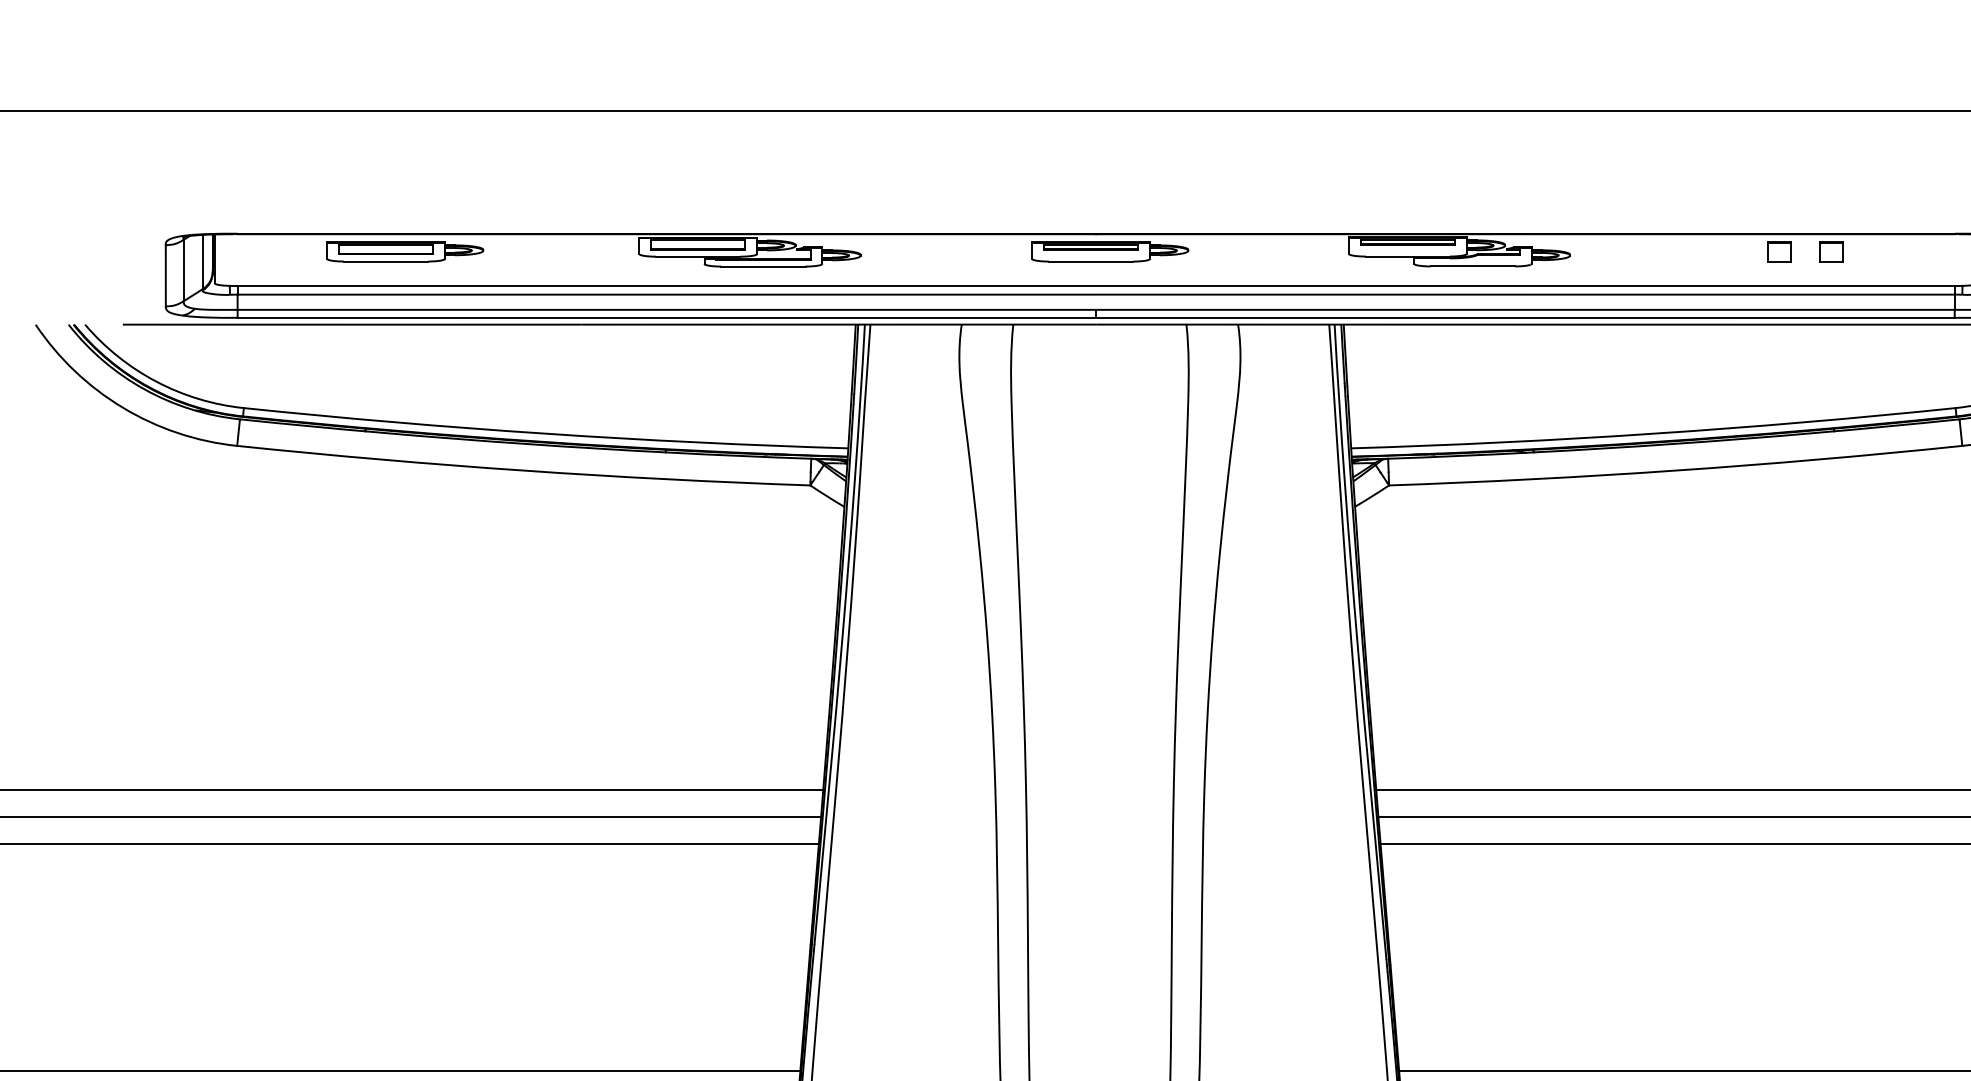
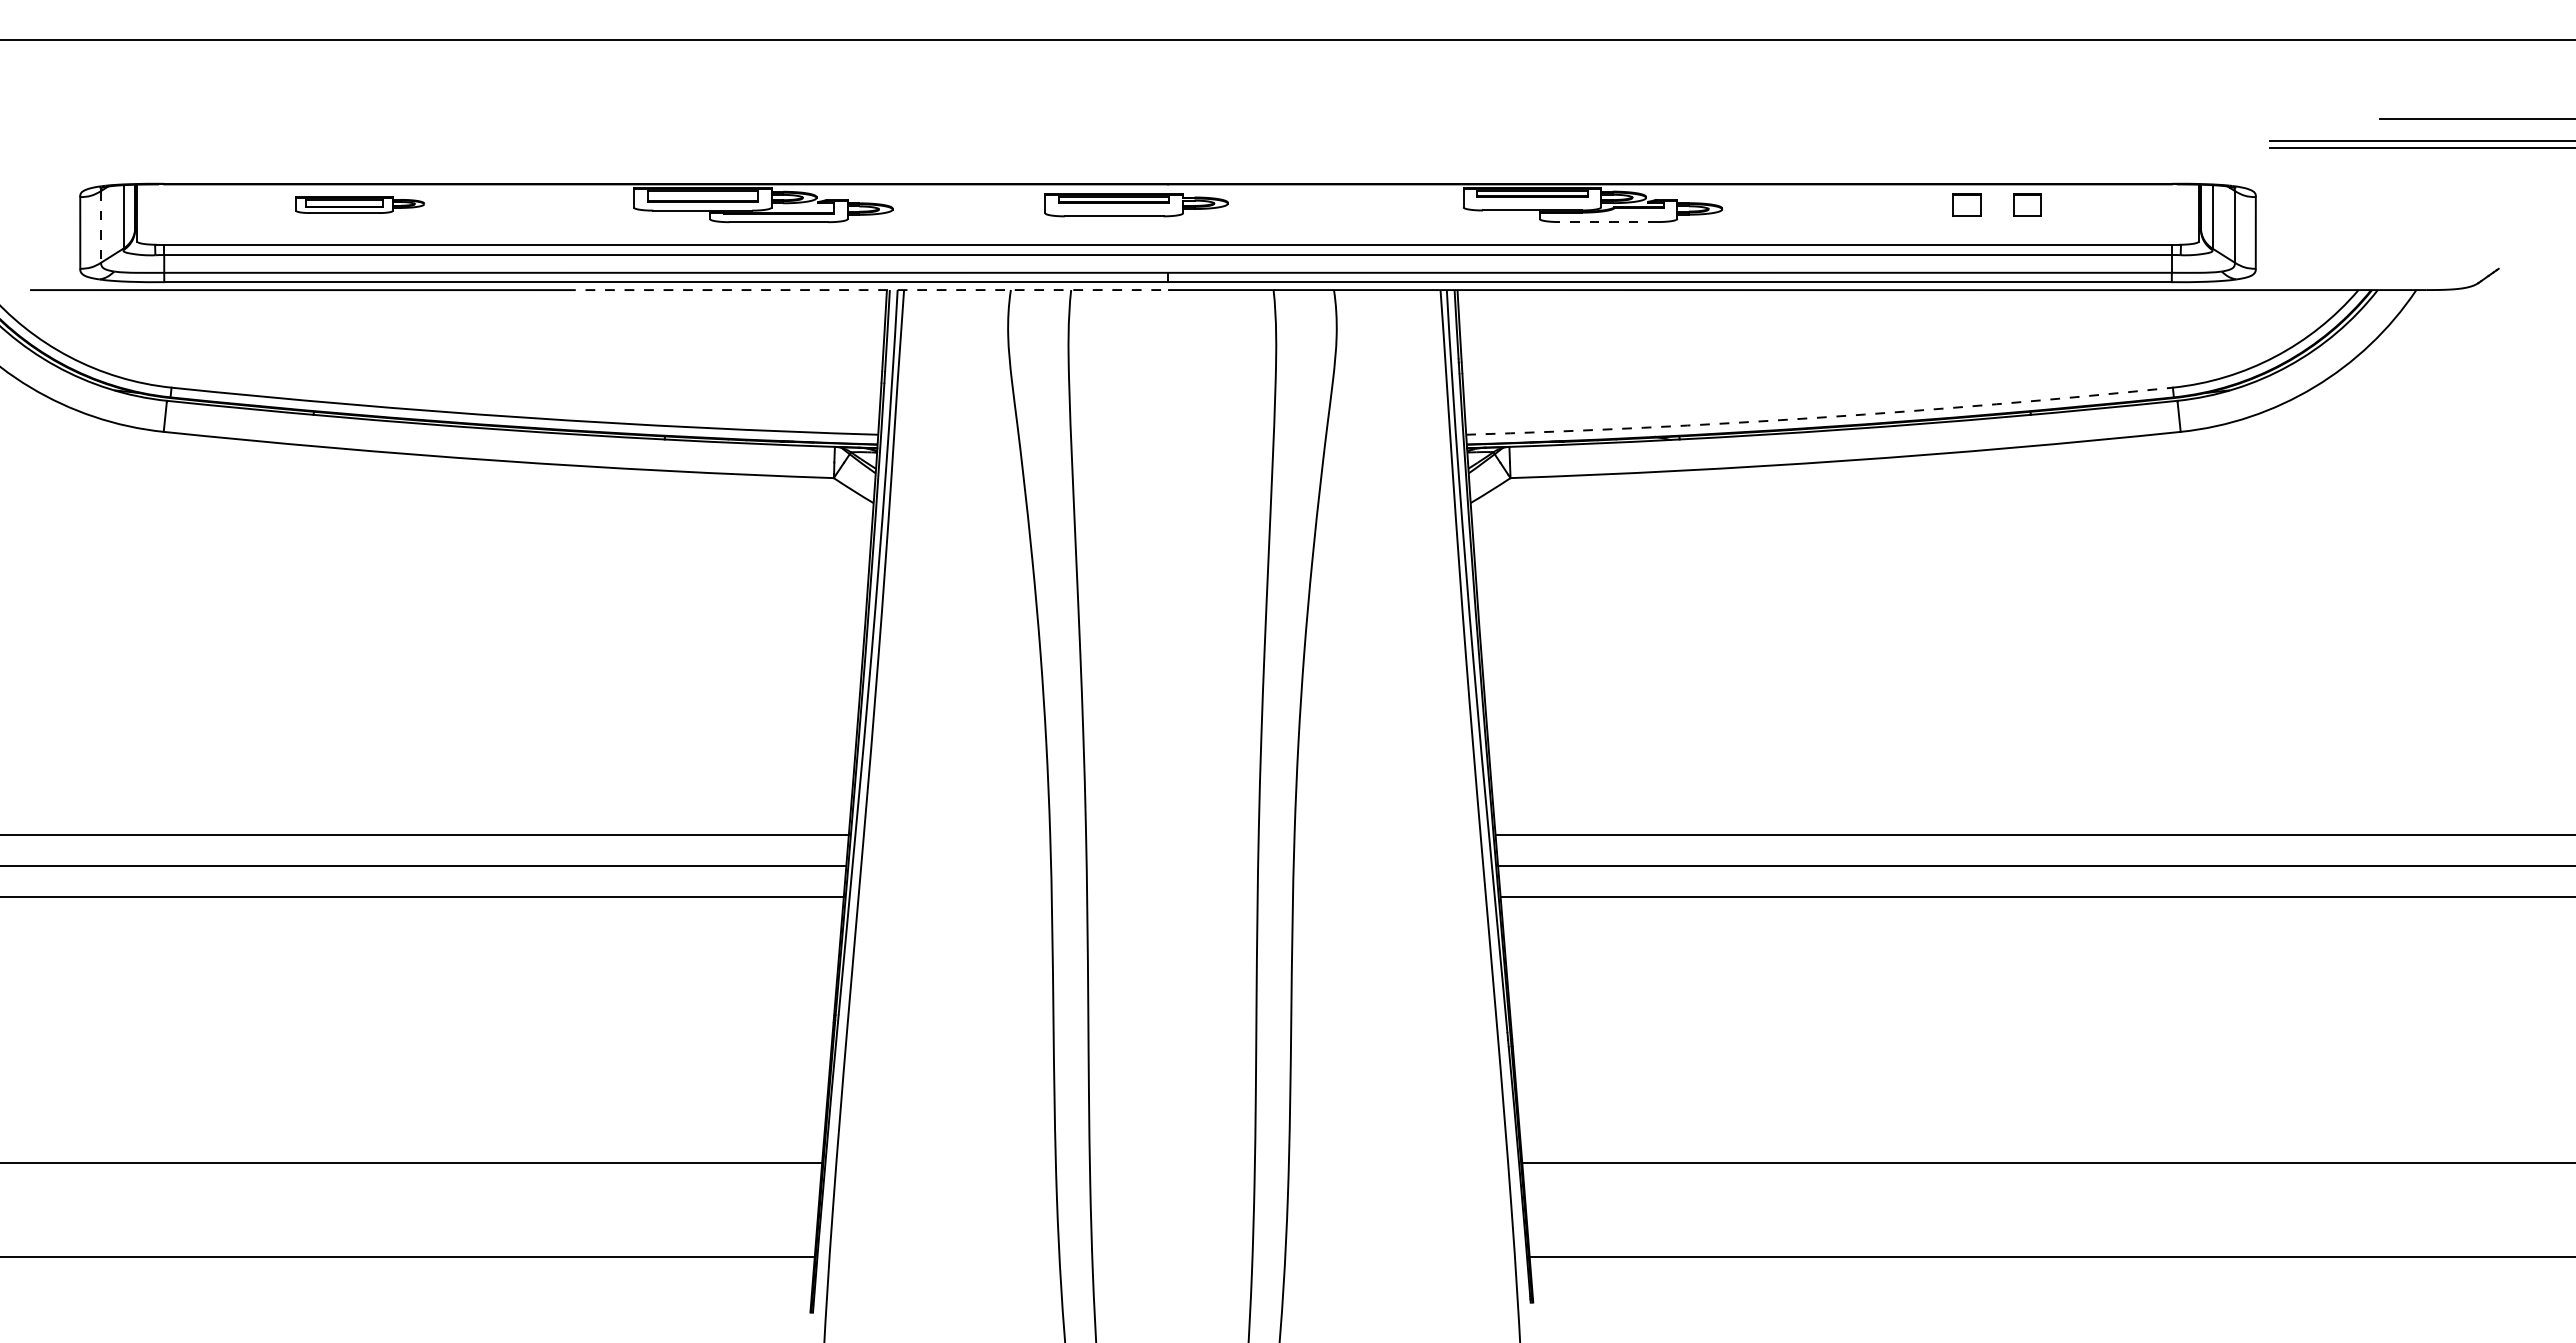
part: (405, 252) -> (360, 205), size x0.7
part: (1110, 252) -> (1136, 205), moved
line: (1472, 266) -> (1608, 222), solid -> dashed
line: (183, 270) -> (101, 226), solid -> dashed
line: (839, 324) -> (867, 290), solid -> dashed
arc: (1653, 433) -> (1819, 417), solid -> dashed

